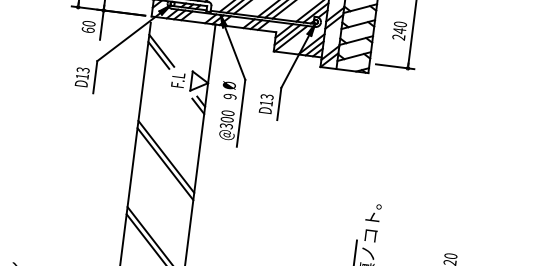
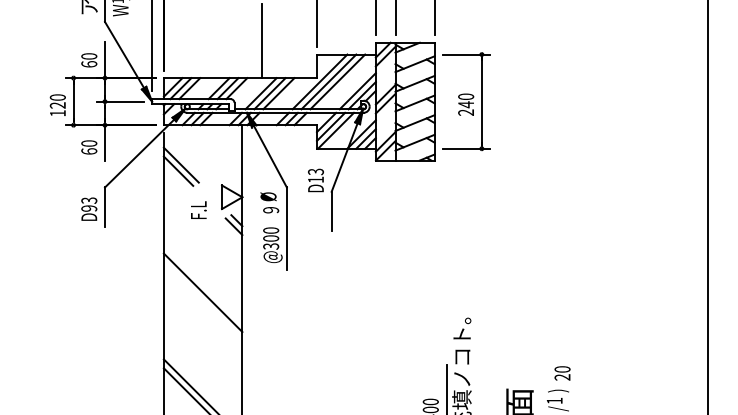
text: (82, 76) -> (89, 208), D13 -> D93
text: (178, 79) -> (198, 209), moved
text: (265, 103) -> (315, 180), moved
line: (164, 163) -> (202, 301), removed

